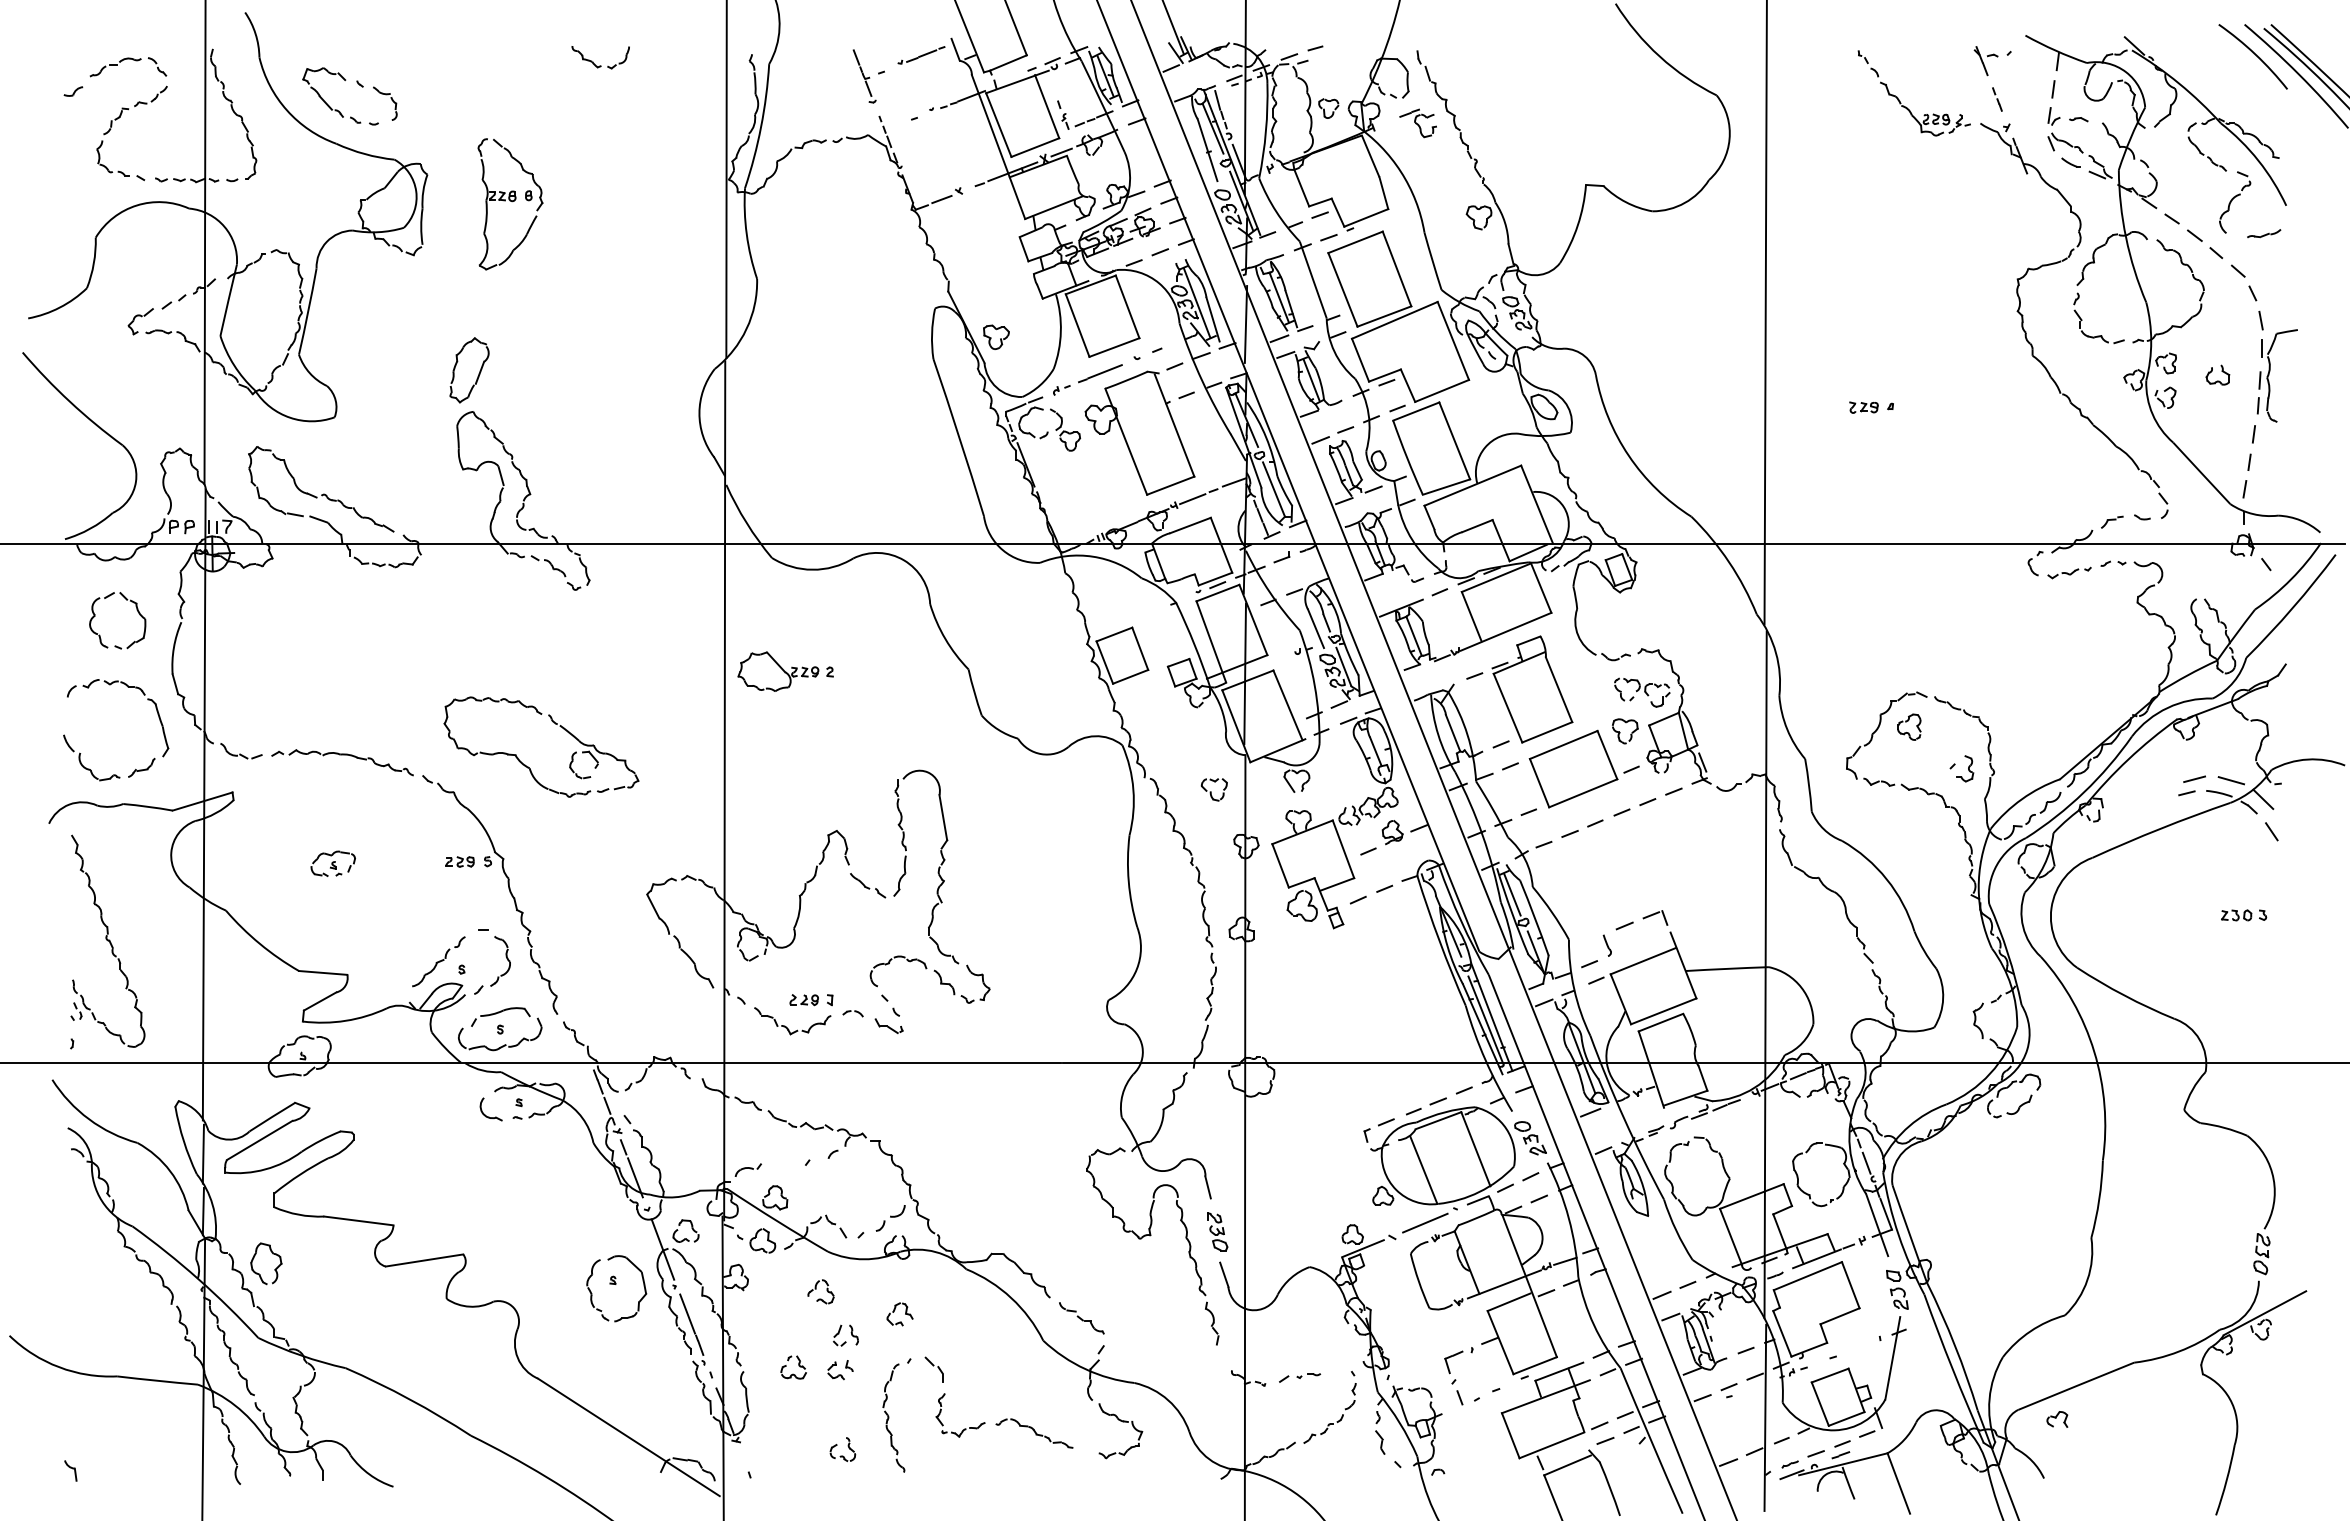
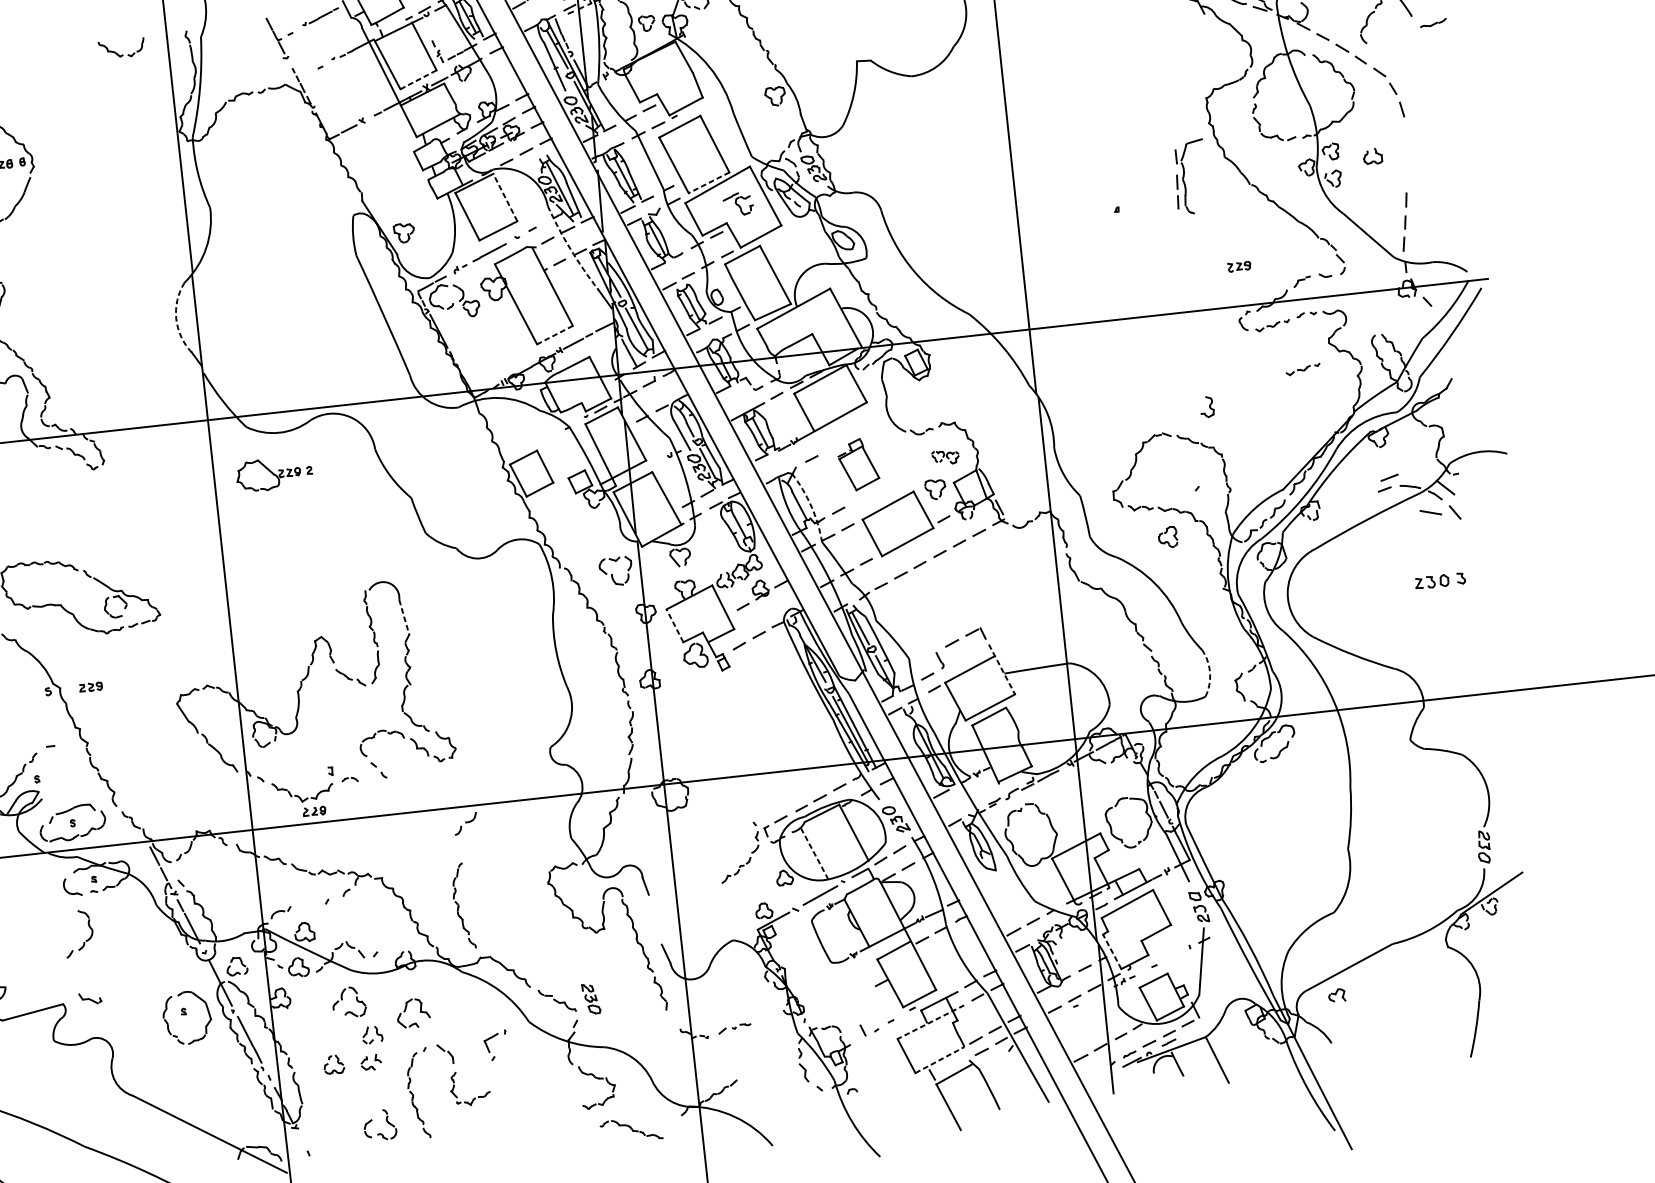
part: (600, 65) -> (122, 54), moved
part: (1417, 123) -> (737, 204), moved
line: (1035, 147) -> (418, 79), solid -> dashed
part: (2264, 233) -> (1433, 22), moved
line: (1127, 306) -> (505, 197), solid -> dashed
line: (1384, 316) -> (709, 182), solid -> dashed
part: (2269, 375) -> (1184, 177), moved
arc: (1202, 380) -> (570, 249), solid -> dashed
part: (1863, 407) -> (1239, 266), moved
arc: (699, 413) -> (176, 319), solid -> dashed
line: (1170, 485) -> (554, 334), solid -> dashed
part: (2101, 631) -> (1303, 369), added
part: (785, 671) -> (274, 473), moved
part: (1532, 689) -> (858, 464), size x0.6
part: (1642, 692) -> (945, 457), size x0.6
part: (1909, 726) -> (1168, 536), moved
arc: (1467, 735) -> (811, 506), solid -> dashed
part: (1965, 768) -> (1207, 406), moved
line: (2230, 780) -> (1430, 512), moved
part: (1213, 789) -> (615, 571), size x1.6
line: (943, 817) -> (404, 617), solid -> dashed
part: (459, 861) -> (90, 686), moved
line: (1280, 865) -> (674, 625), solid -> dashed
part: (2244, 915) -> (1440, 581), size x1.4
line: (1683, 965) -> (1001, 669), solid -> dashed
part: (497, 976) -> (83, 942), moved
arc: (1943, 998) -> (1210, 672), solid -> dashed
part: (803, 1000) -> (313, 811), moved
part: (888, 1025) -> (89, 998), moved
line: (1423, 1170) -> (814, 854), solid -> dashed
part: (976, 1186) -> (462, 905), added
part: (890, 1218) -> (465, 823), moved
part: (1217, 1231) -> (591, 998), moved
part: (820, 1291) -> (348, 1002), size x1.6
part: (899, 1314) -> (413, 1013), size x1.6
line: (1782, 1333) -> (1112, 951), solid -> dashed
part: (1449, 1368) -> (488, 1048), moved
line: (1545, 1396) -> (930, 1022), solid -> dashed
part: (1342, 1414) -> (750, 857), moved
part: (1034, 1433) -> (631, 1130), moved
line: (1551, 1445) -> (939, 1060), solid -> dashed
part: (842, 1449) -> (379, 1125), size x1.6

